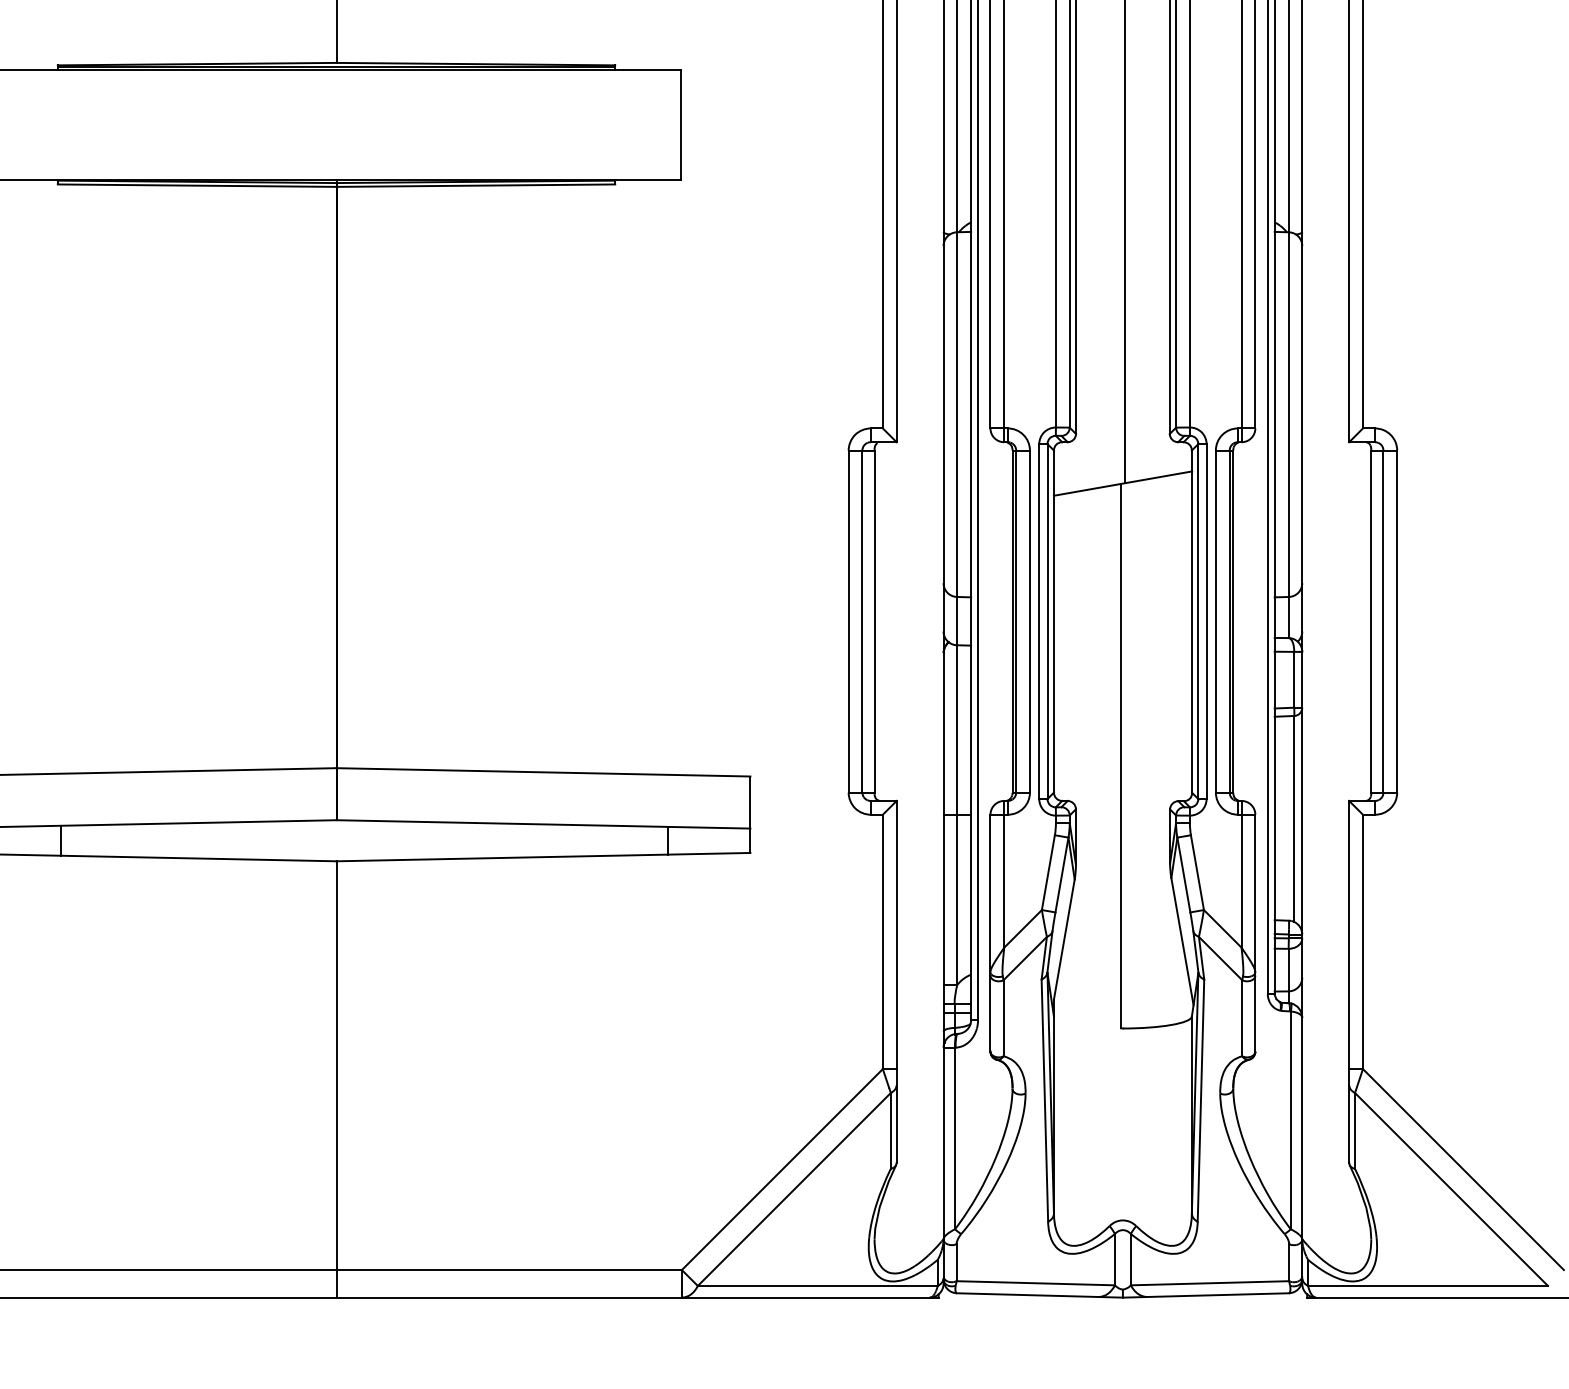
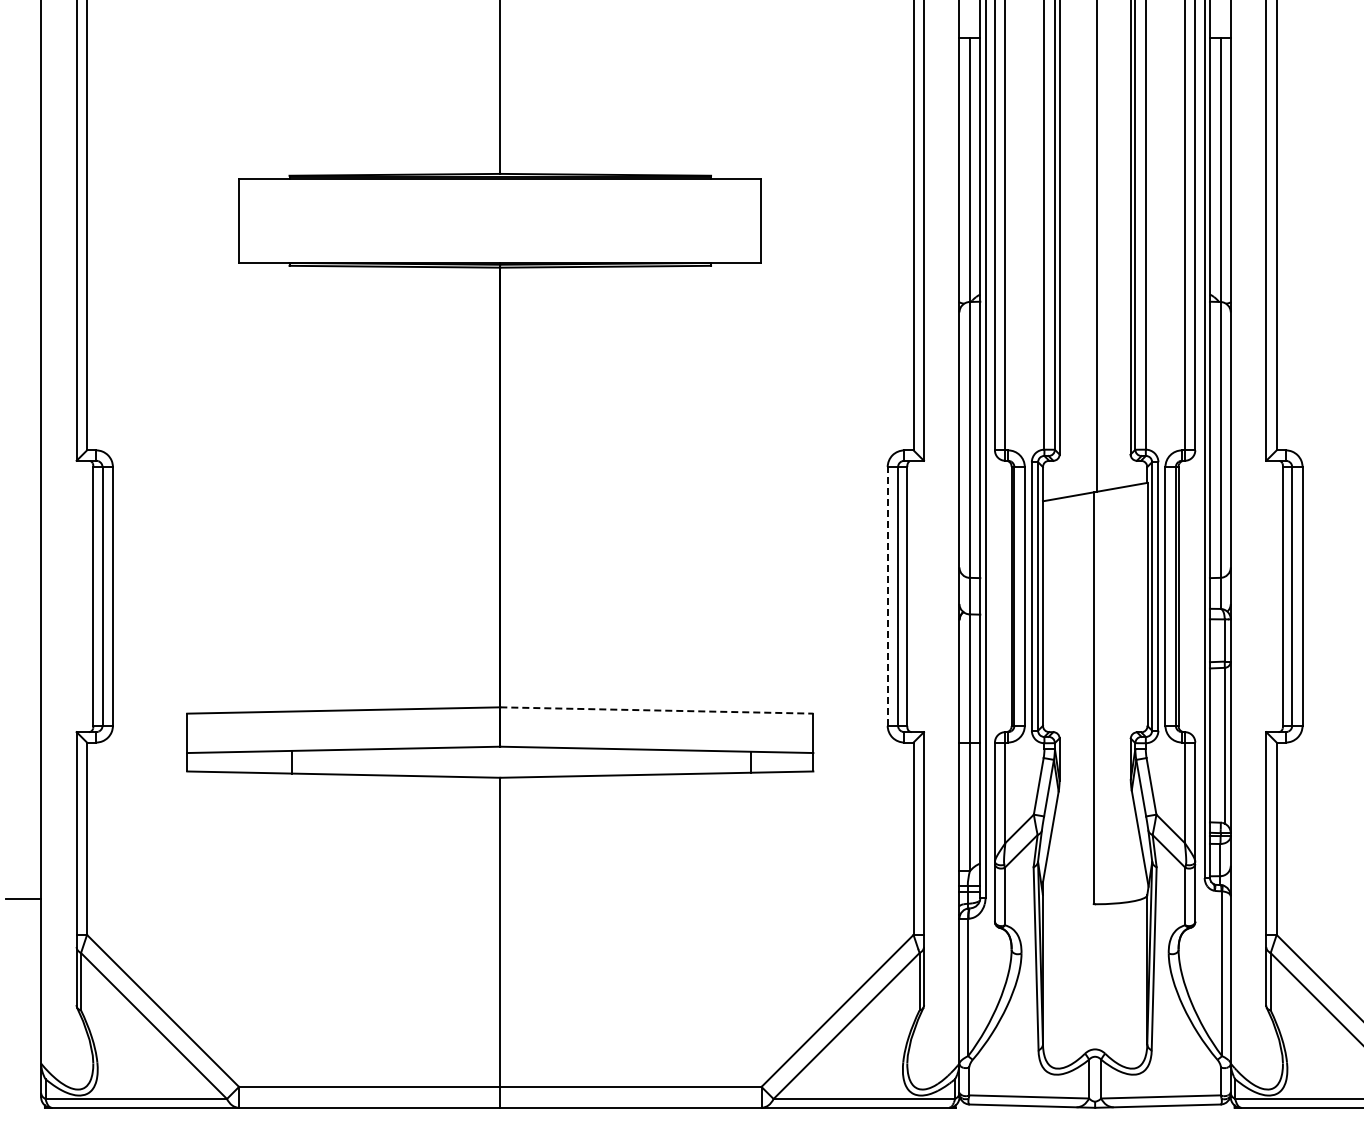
line: (848, 620) -> (887, 595), solid -> dashed
line: (543, 772) -> (656, 710), solid -> dashed

